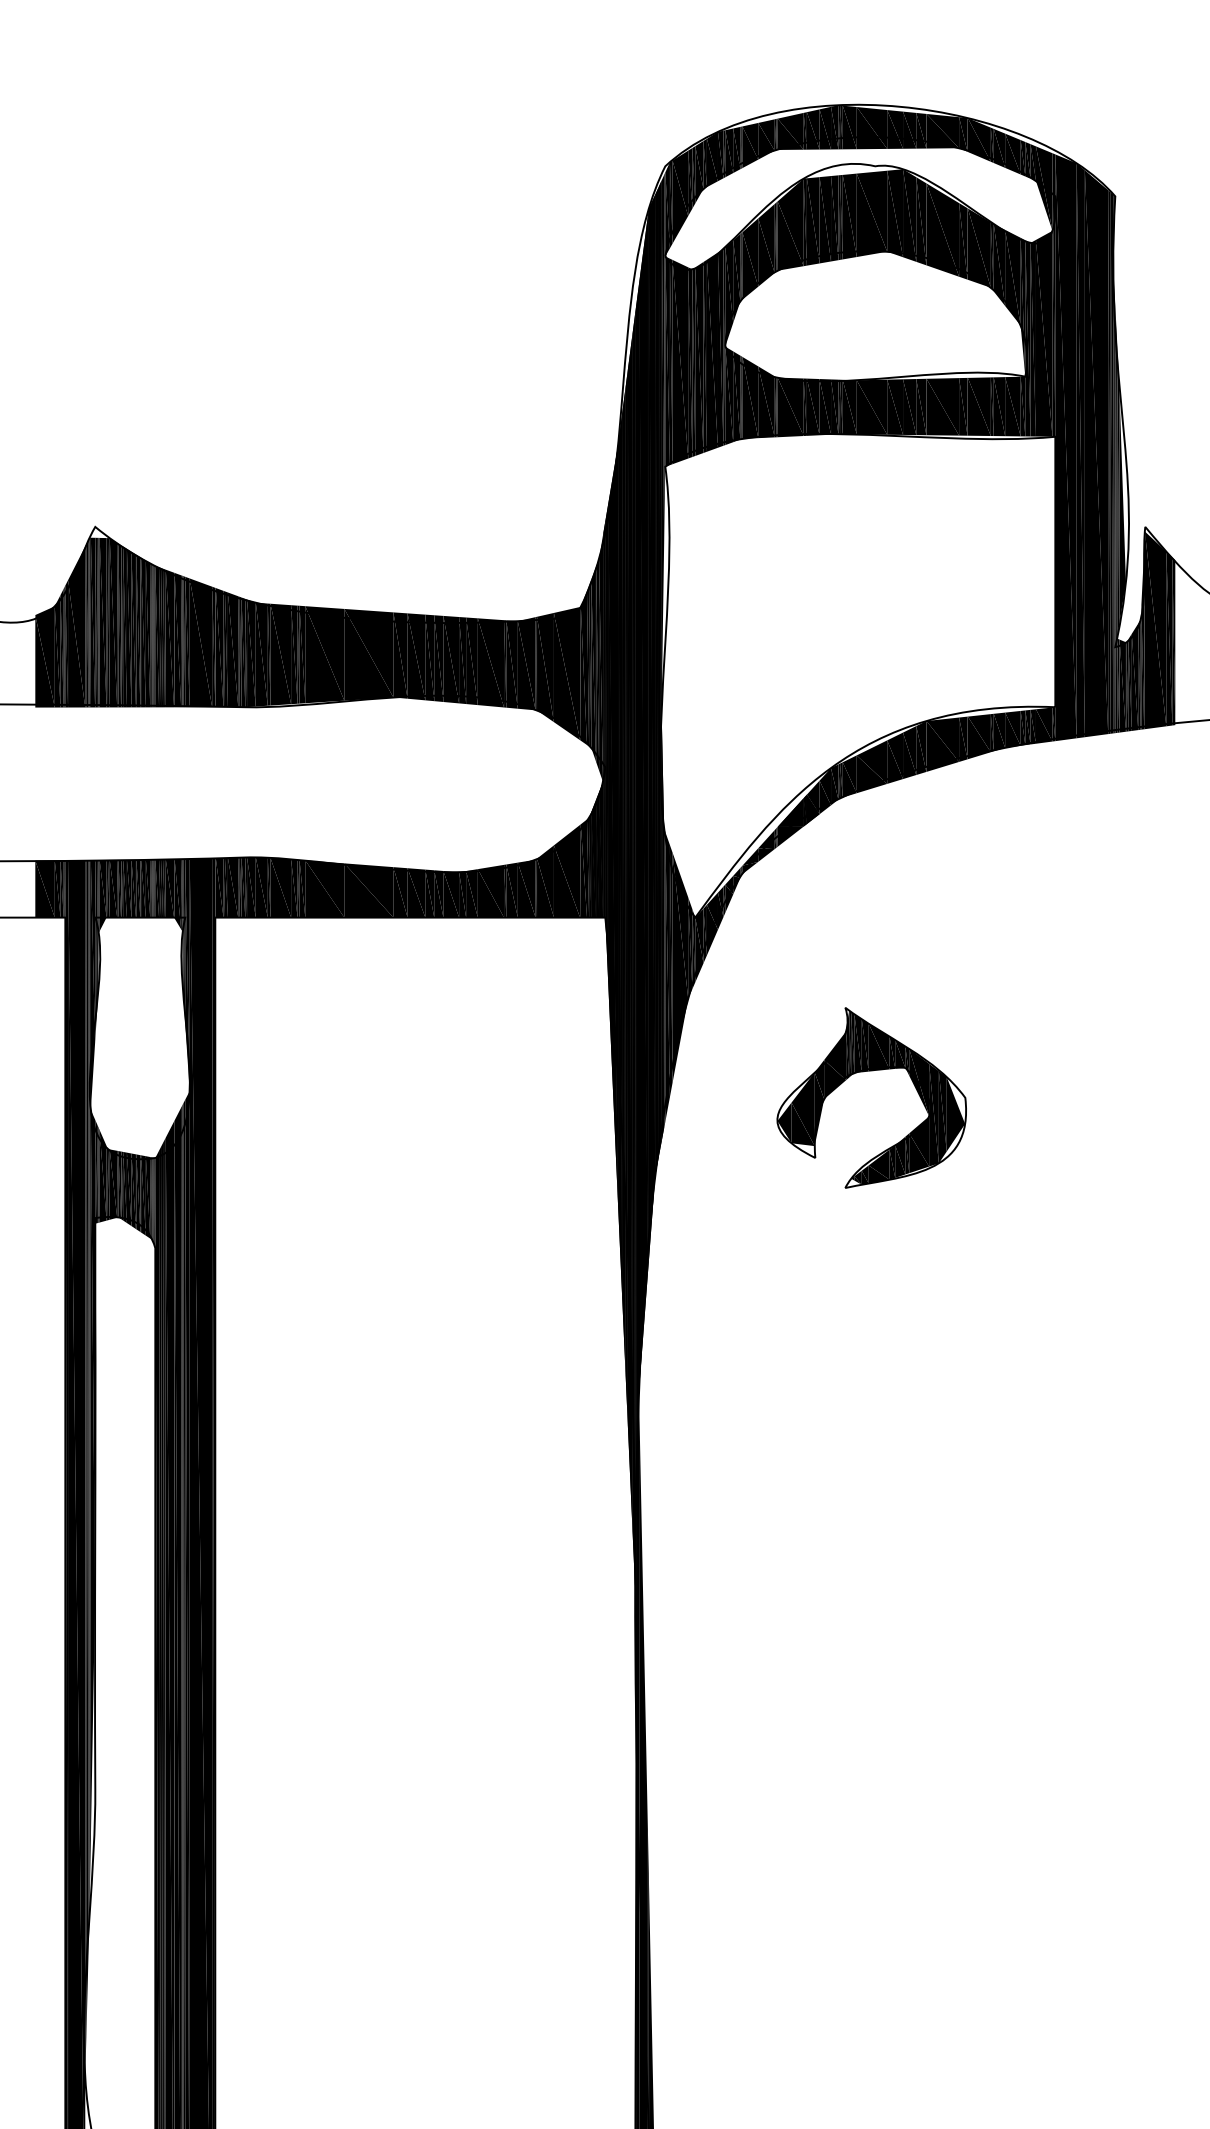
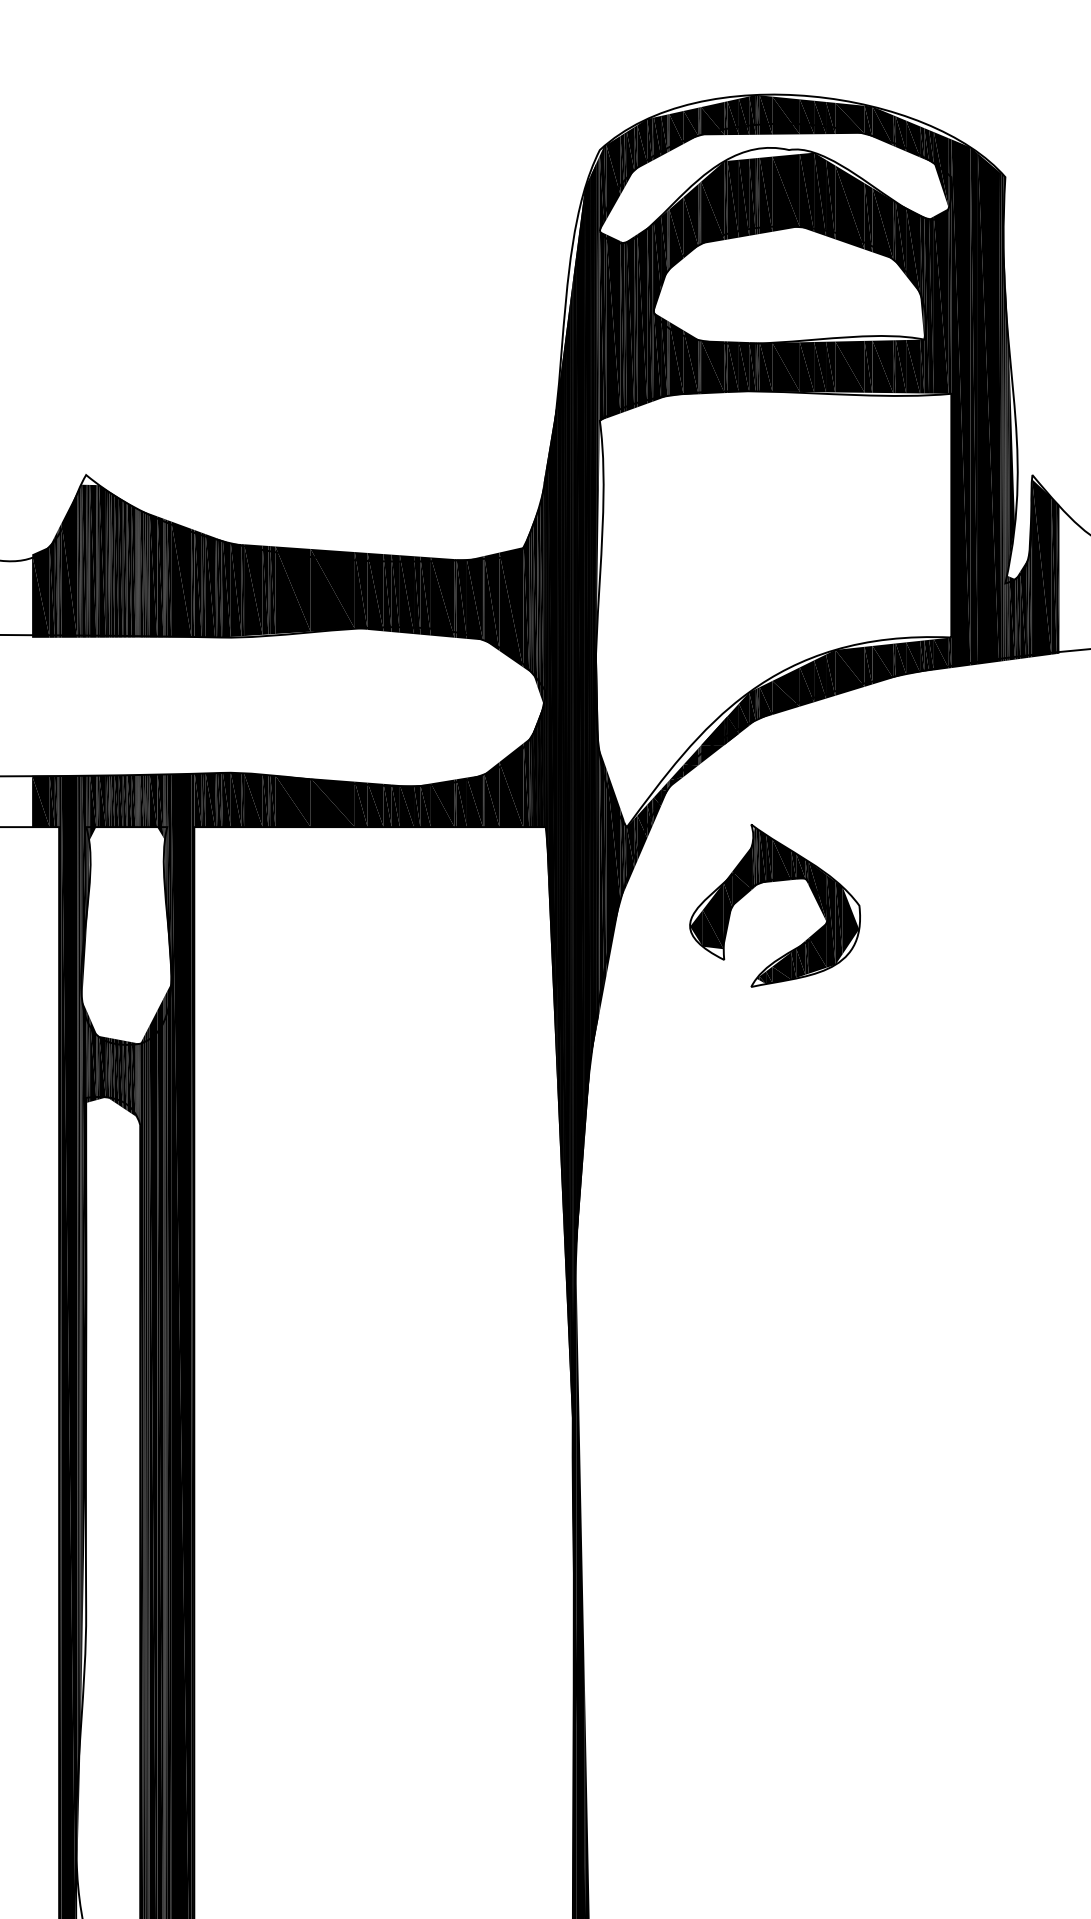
part: (871, 1071) -> (774, 881), moved

